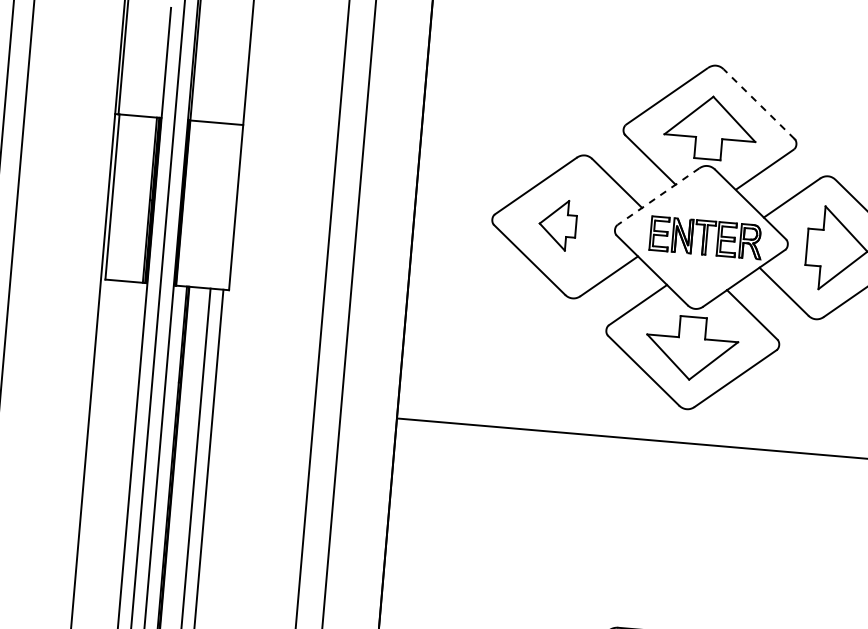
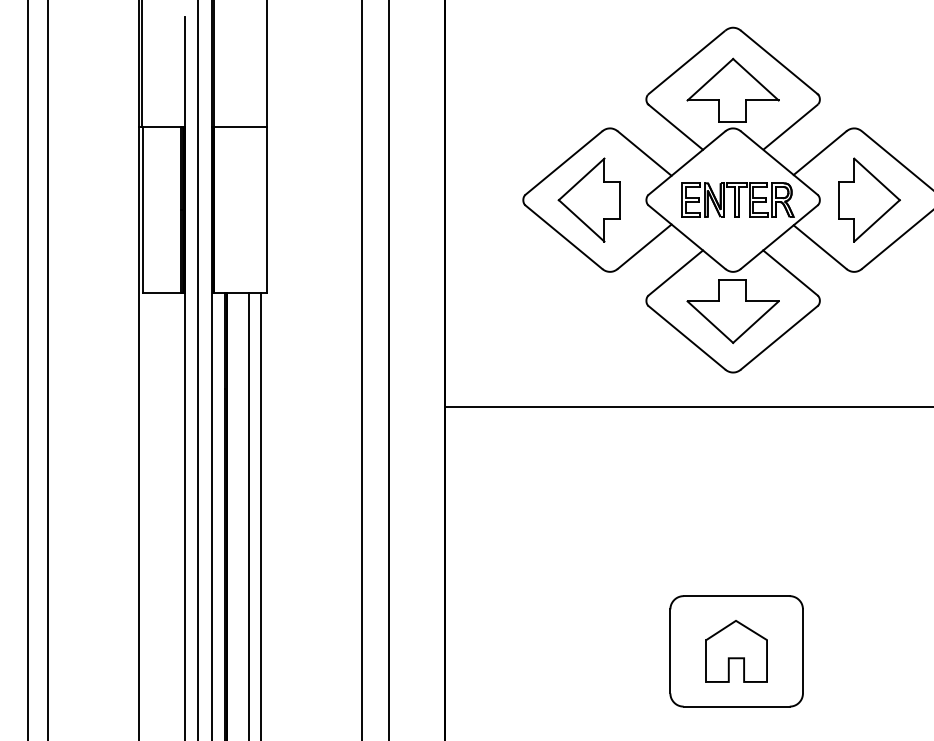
line: (759, 104) -> (779, 62), dashed -> solid
line: (658, 196) -> (686, 163), dashed -> solid
part: (557, 224) -> (588, 199), size x1.67

